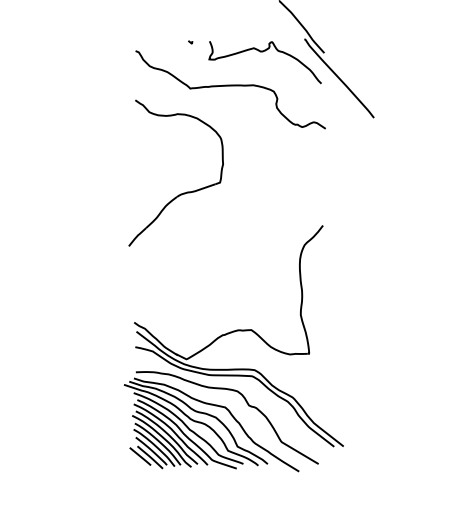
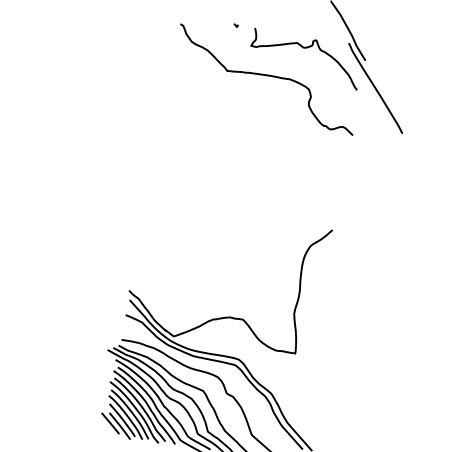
part: (183, 192) -> (201, 171), removed

